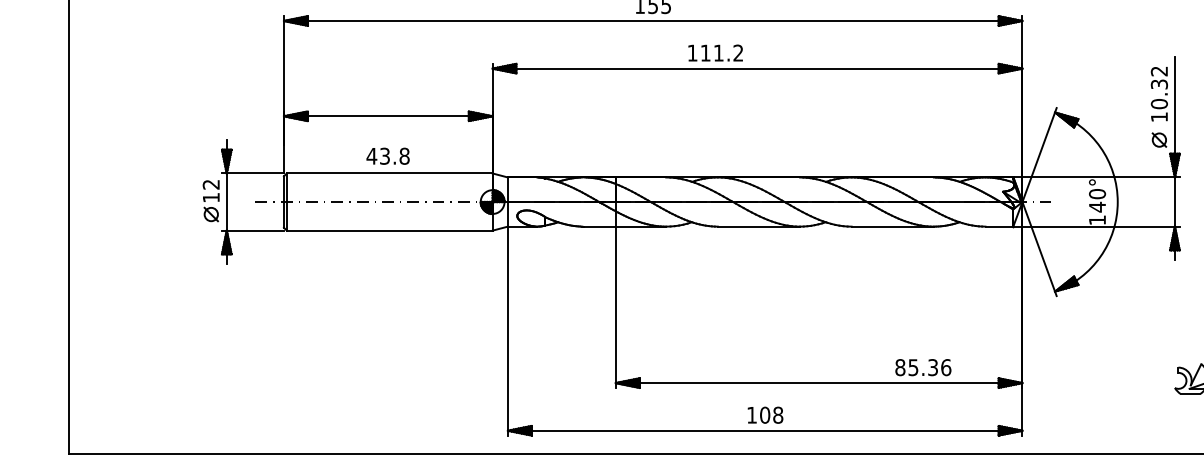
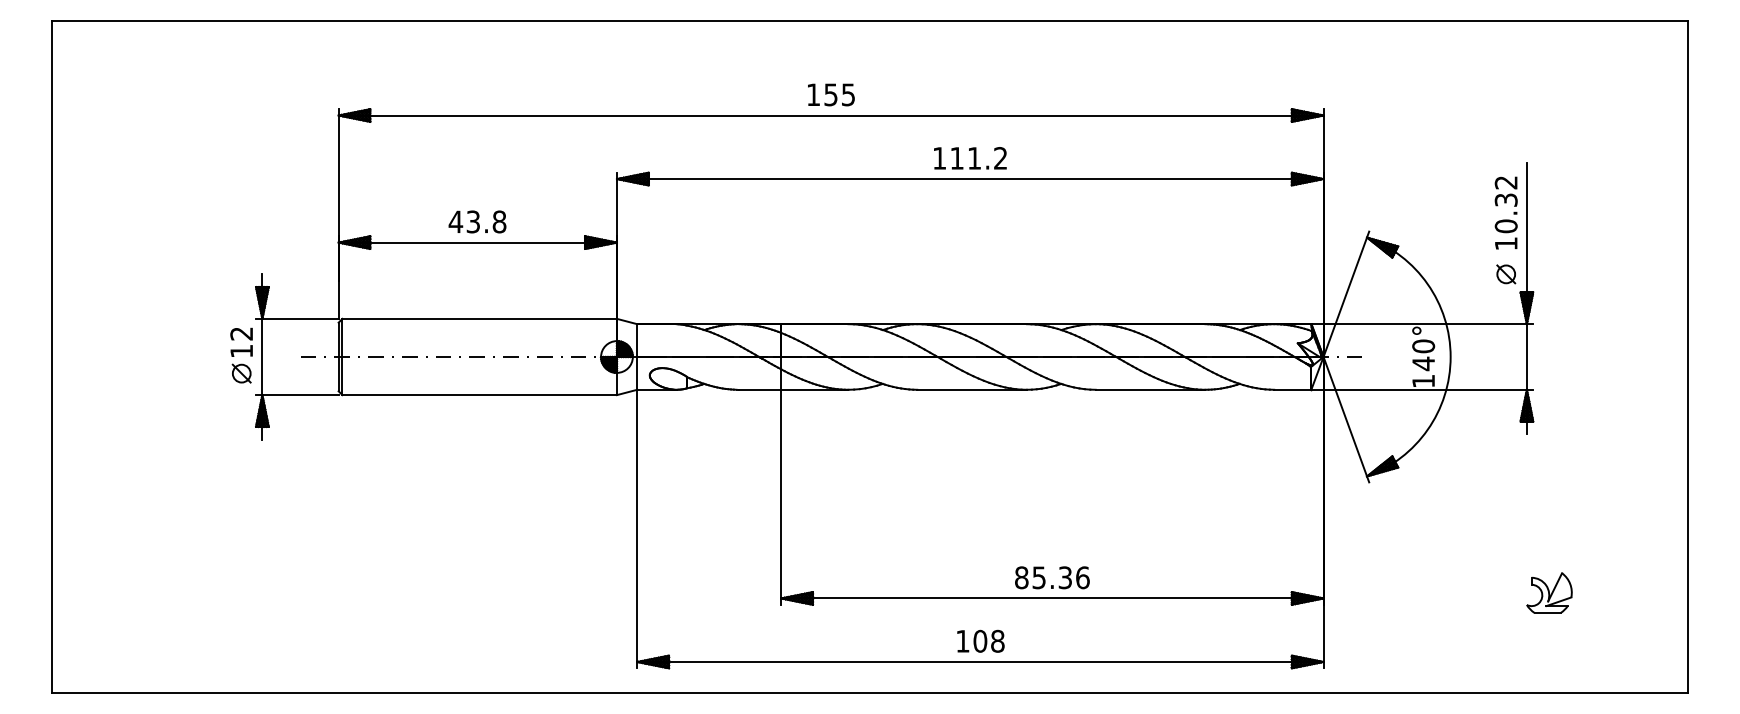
text: (715, 53) -> (970, 158), moved
text: (388, 155) -> (477, 221), moved
text: (923, 367) -> (1052, 577), moved

